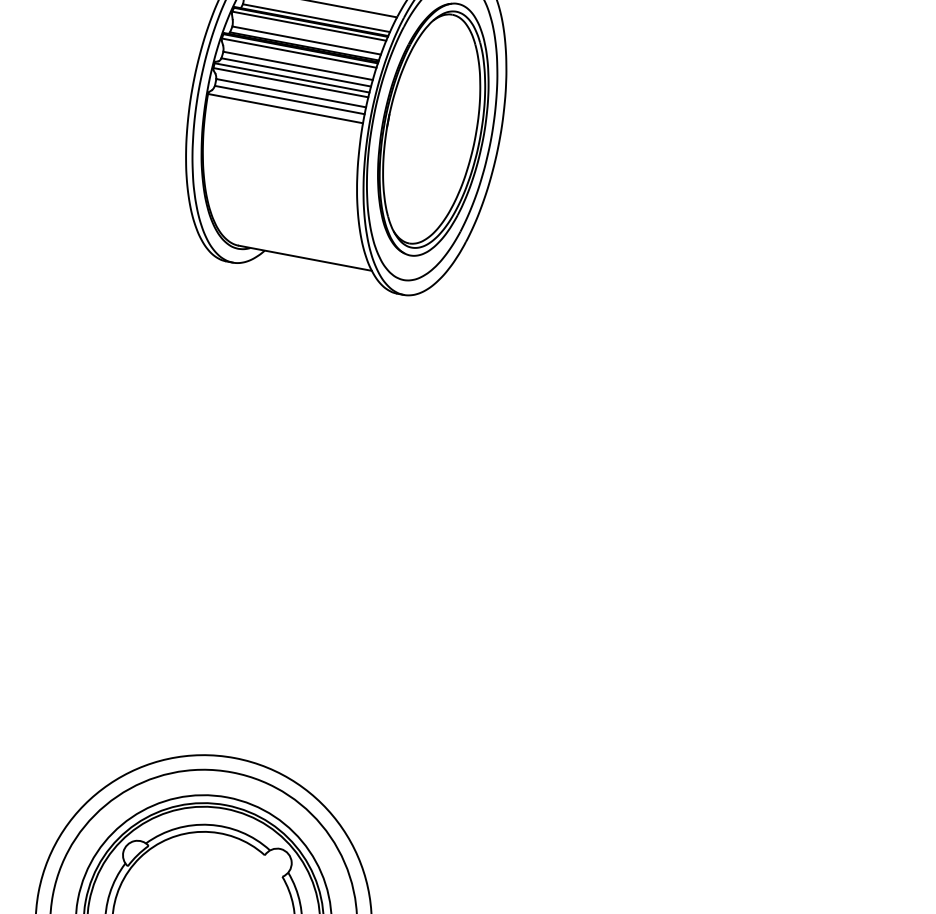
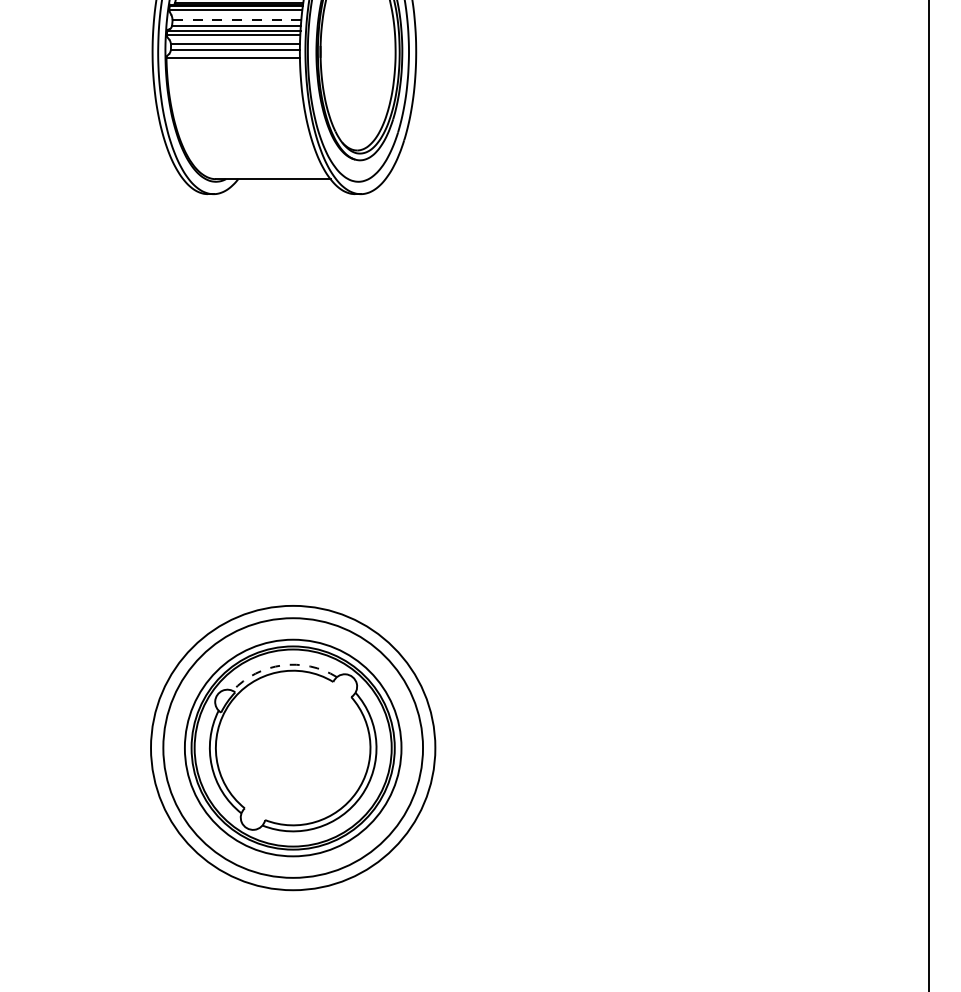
line: (297, 66) -> (236, 20), solid -> dashed
arc: (209, 825) -> (282, 665), solid -> dashed

